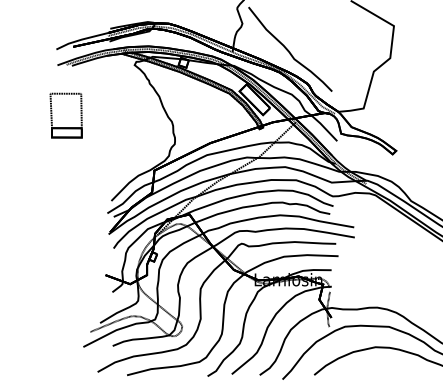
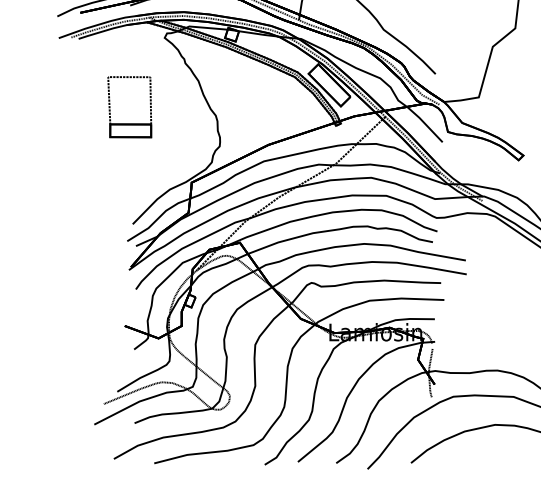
part: (65, 115) -> (128, 106), moved

